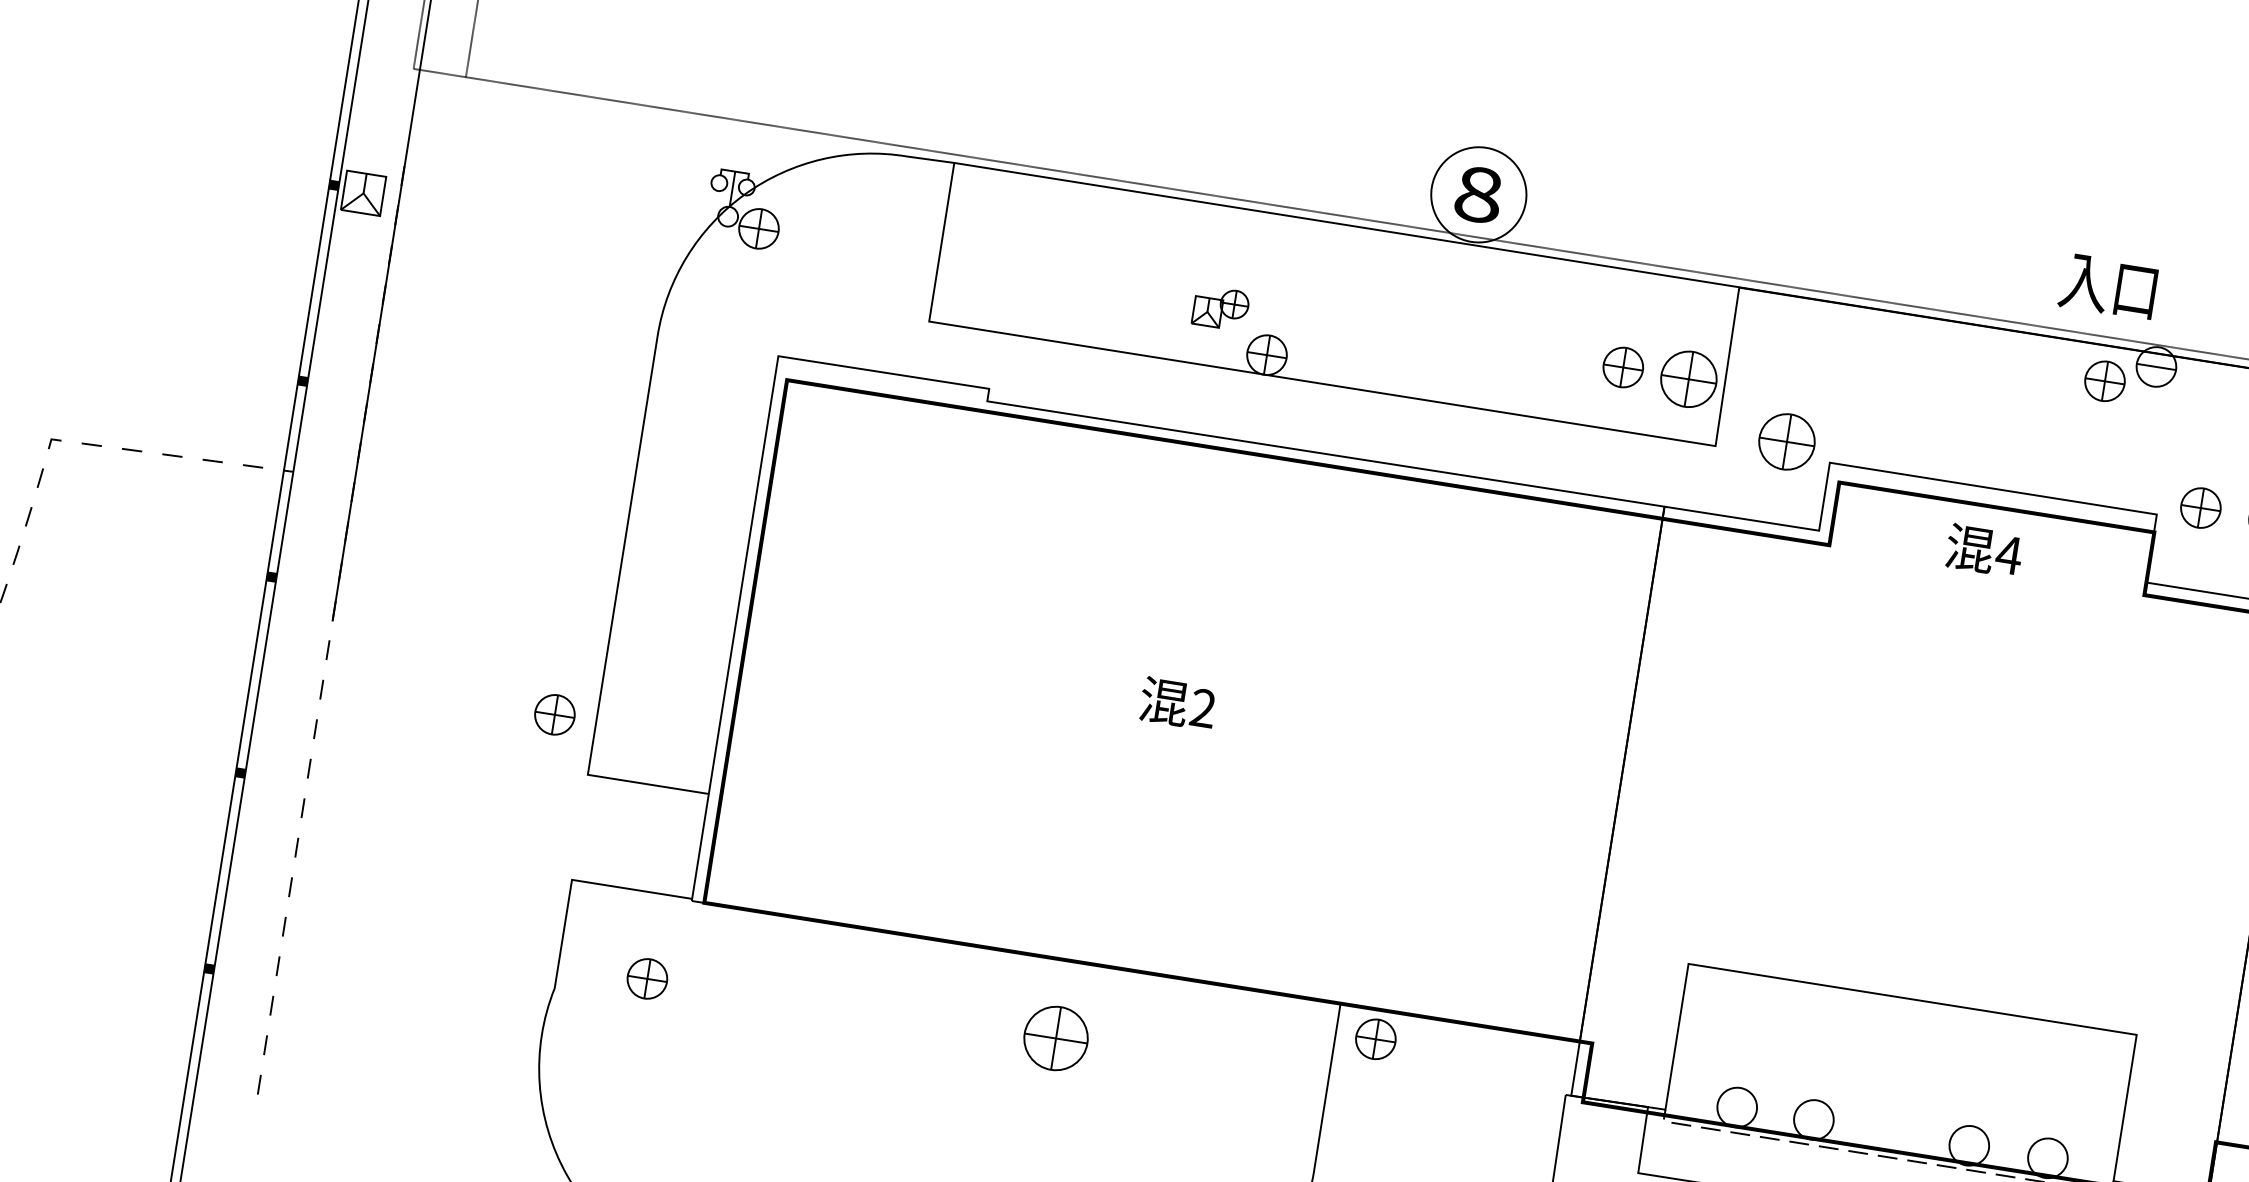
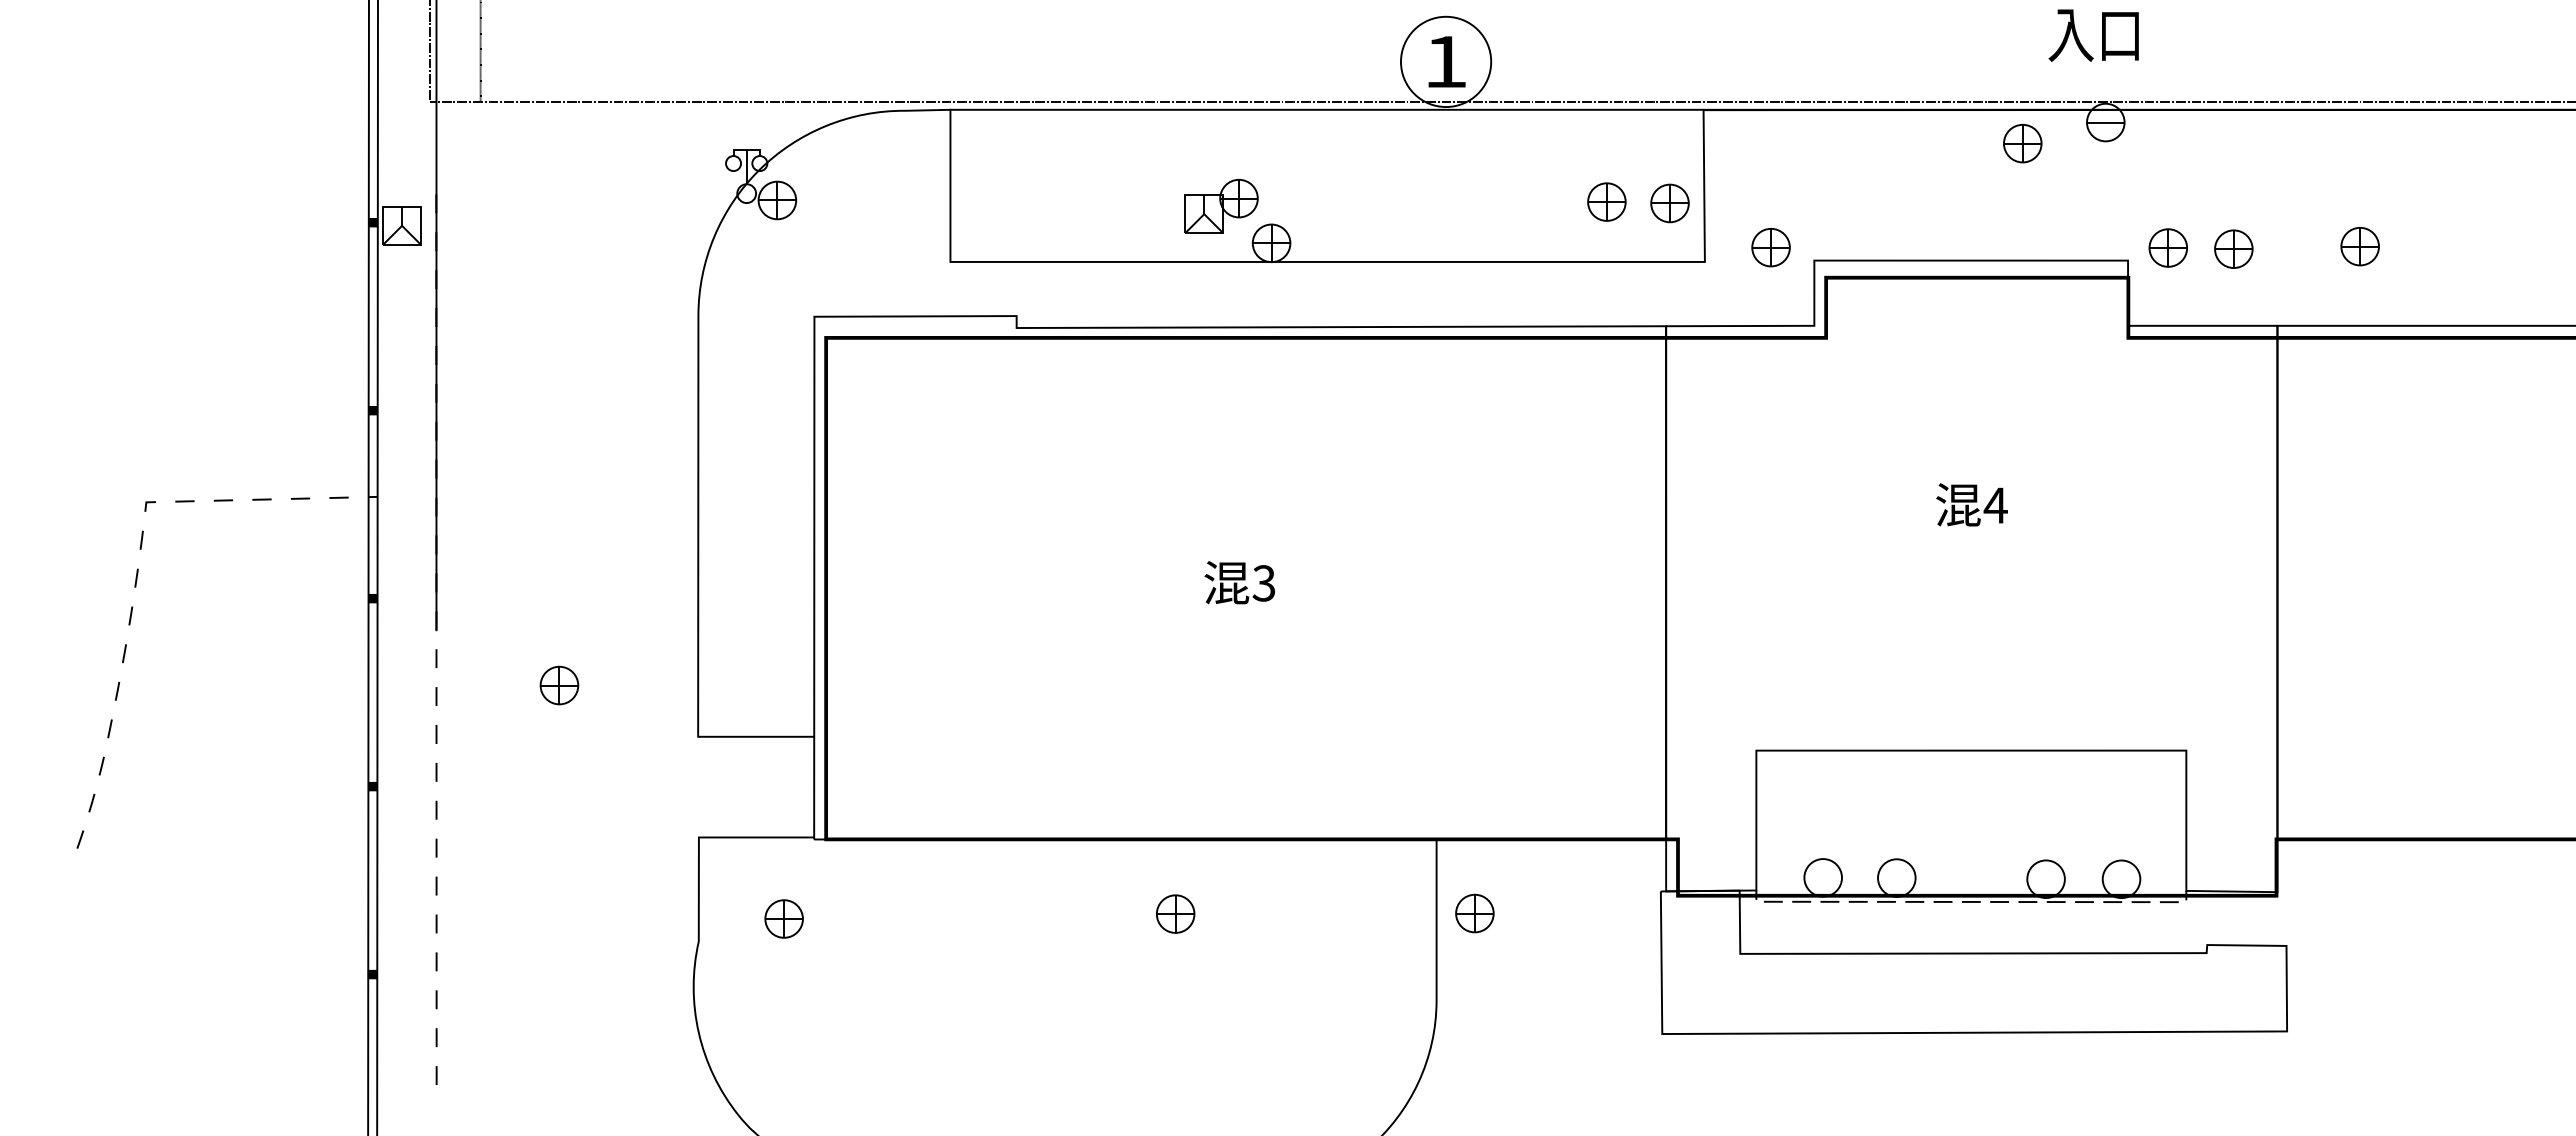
text: (1478, 194) -> (1445, 61), 8 -> 1
text: (2107, 286) -> (2093, 35), moved
part: (1221, 307) -> (1221, 205), size x1.43
part: (1688, 379) -> (1669, 203), size x0.71
part: (2104, 381) -> (2022, 143), moved
part: (1786, 441) -> (1770, 247), size x0.71
text: (1983, 550) -> (1971, 504), moved
text: (1202, 708) -> (1263, 583), 2 -> 3
part: (554, 714) -> (559, 685), moved
part: (1056, 1037) -> (1175, 913), size x0.62
part: (1375, 1039) -> (1474, 913), moved

